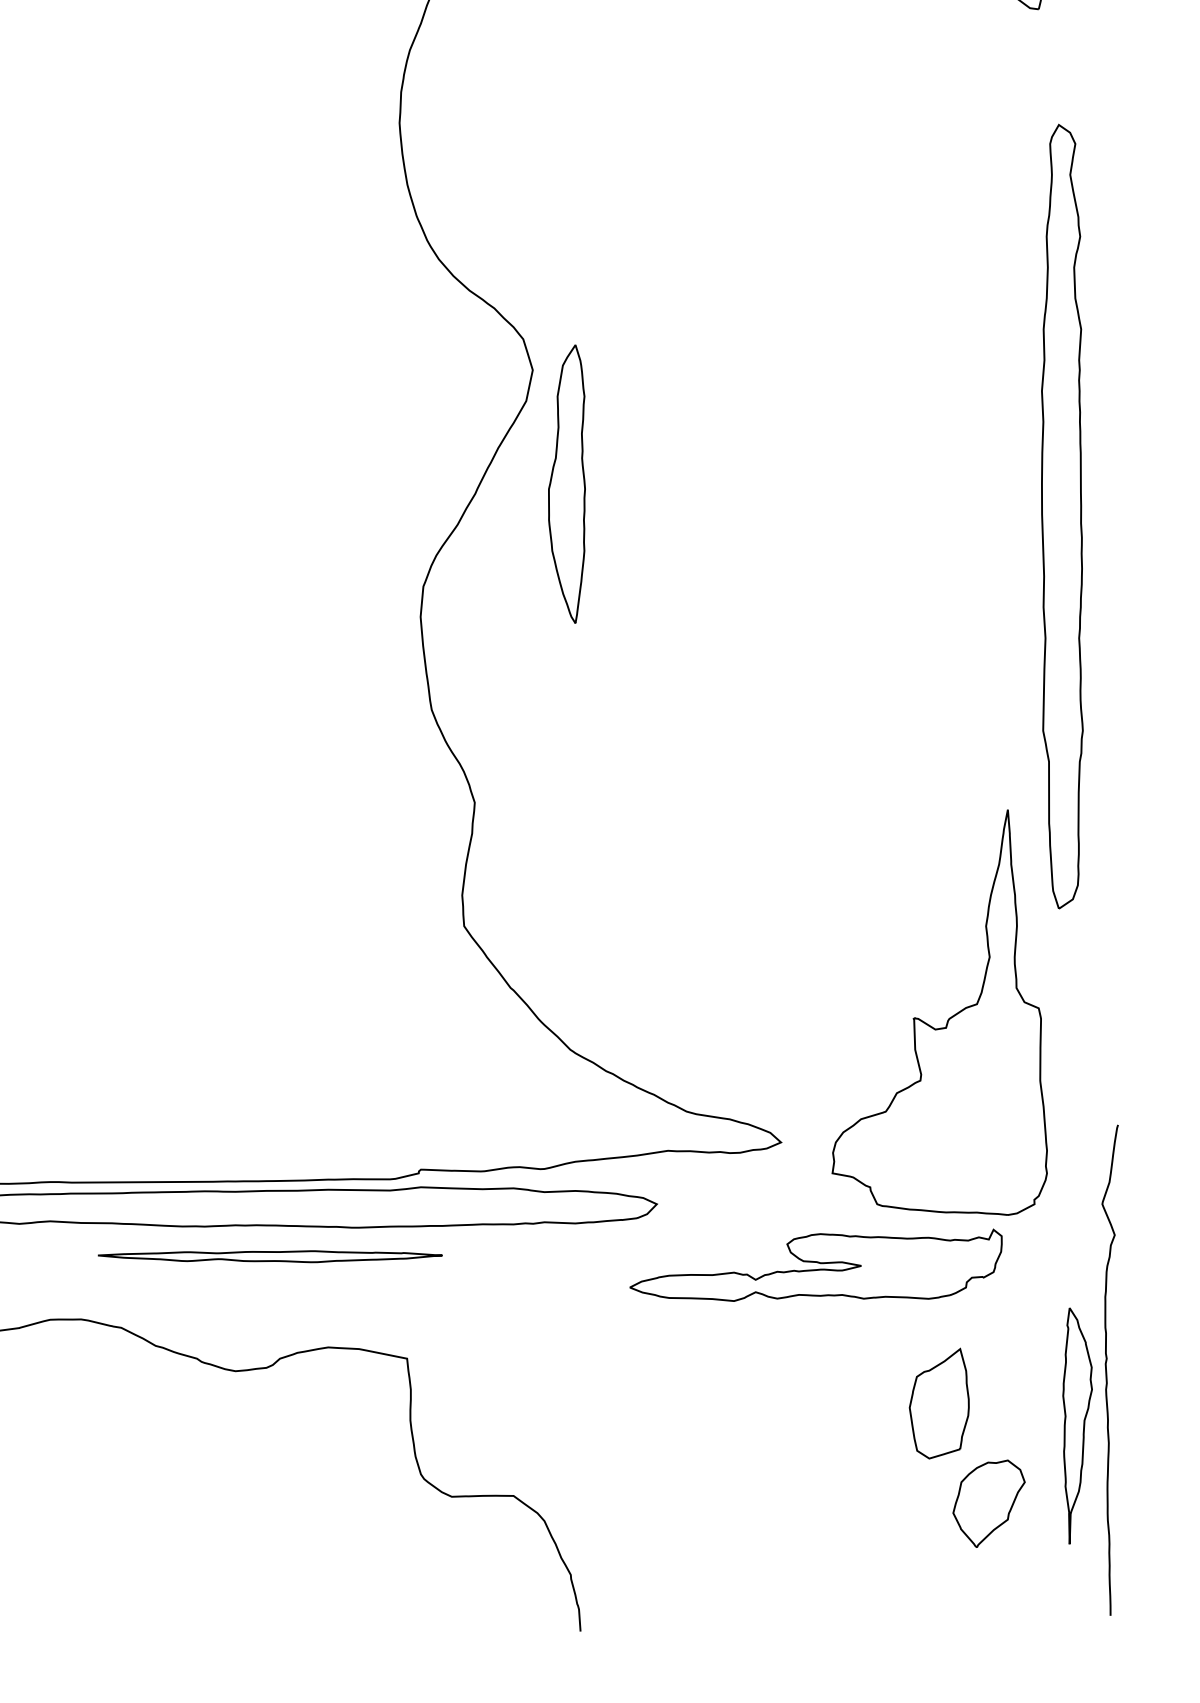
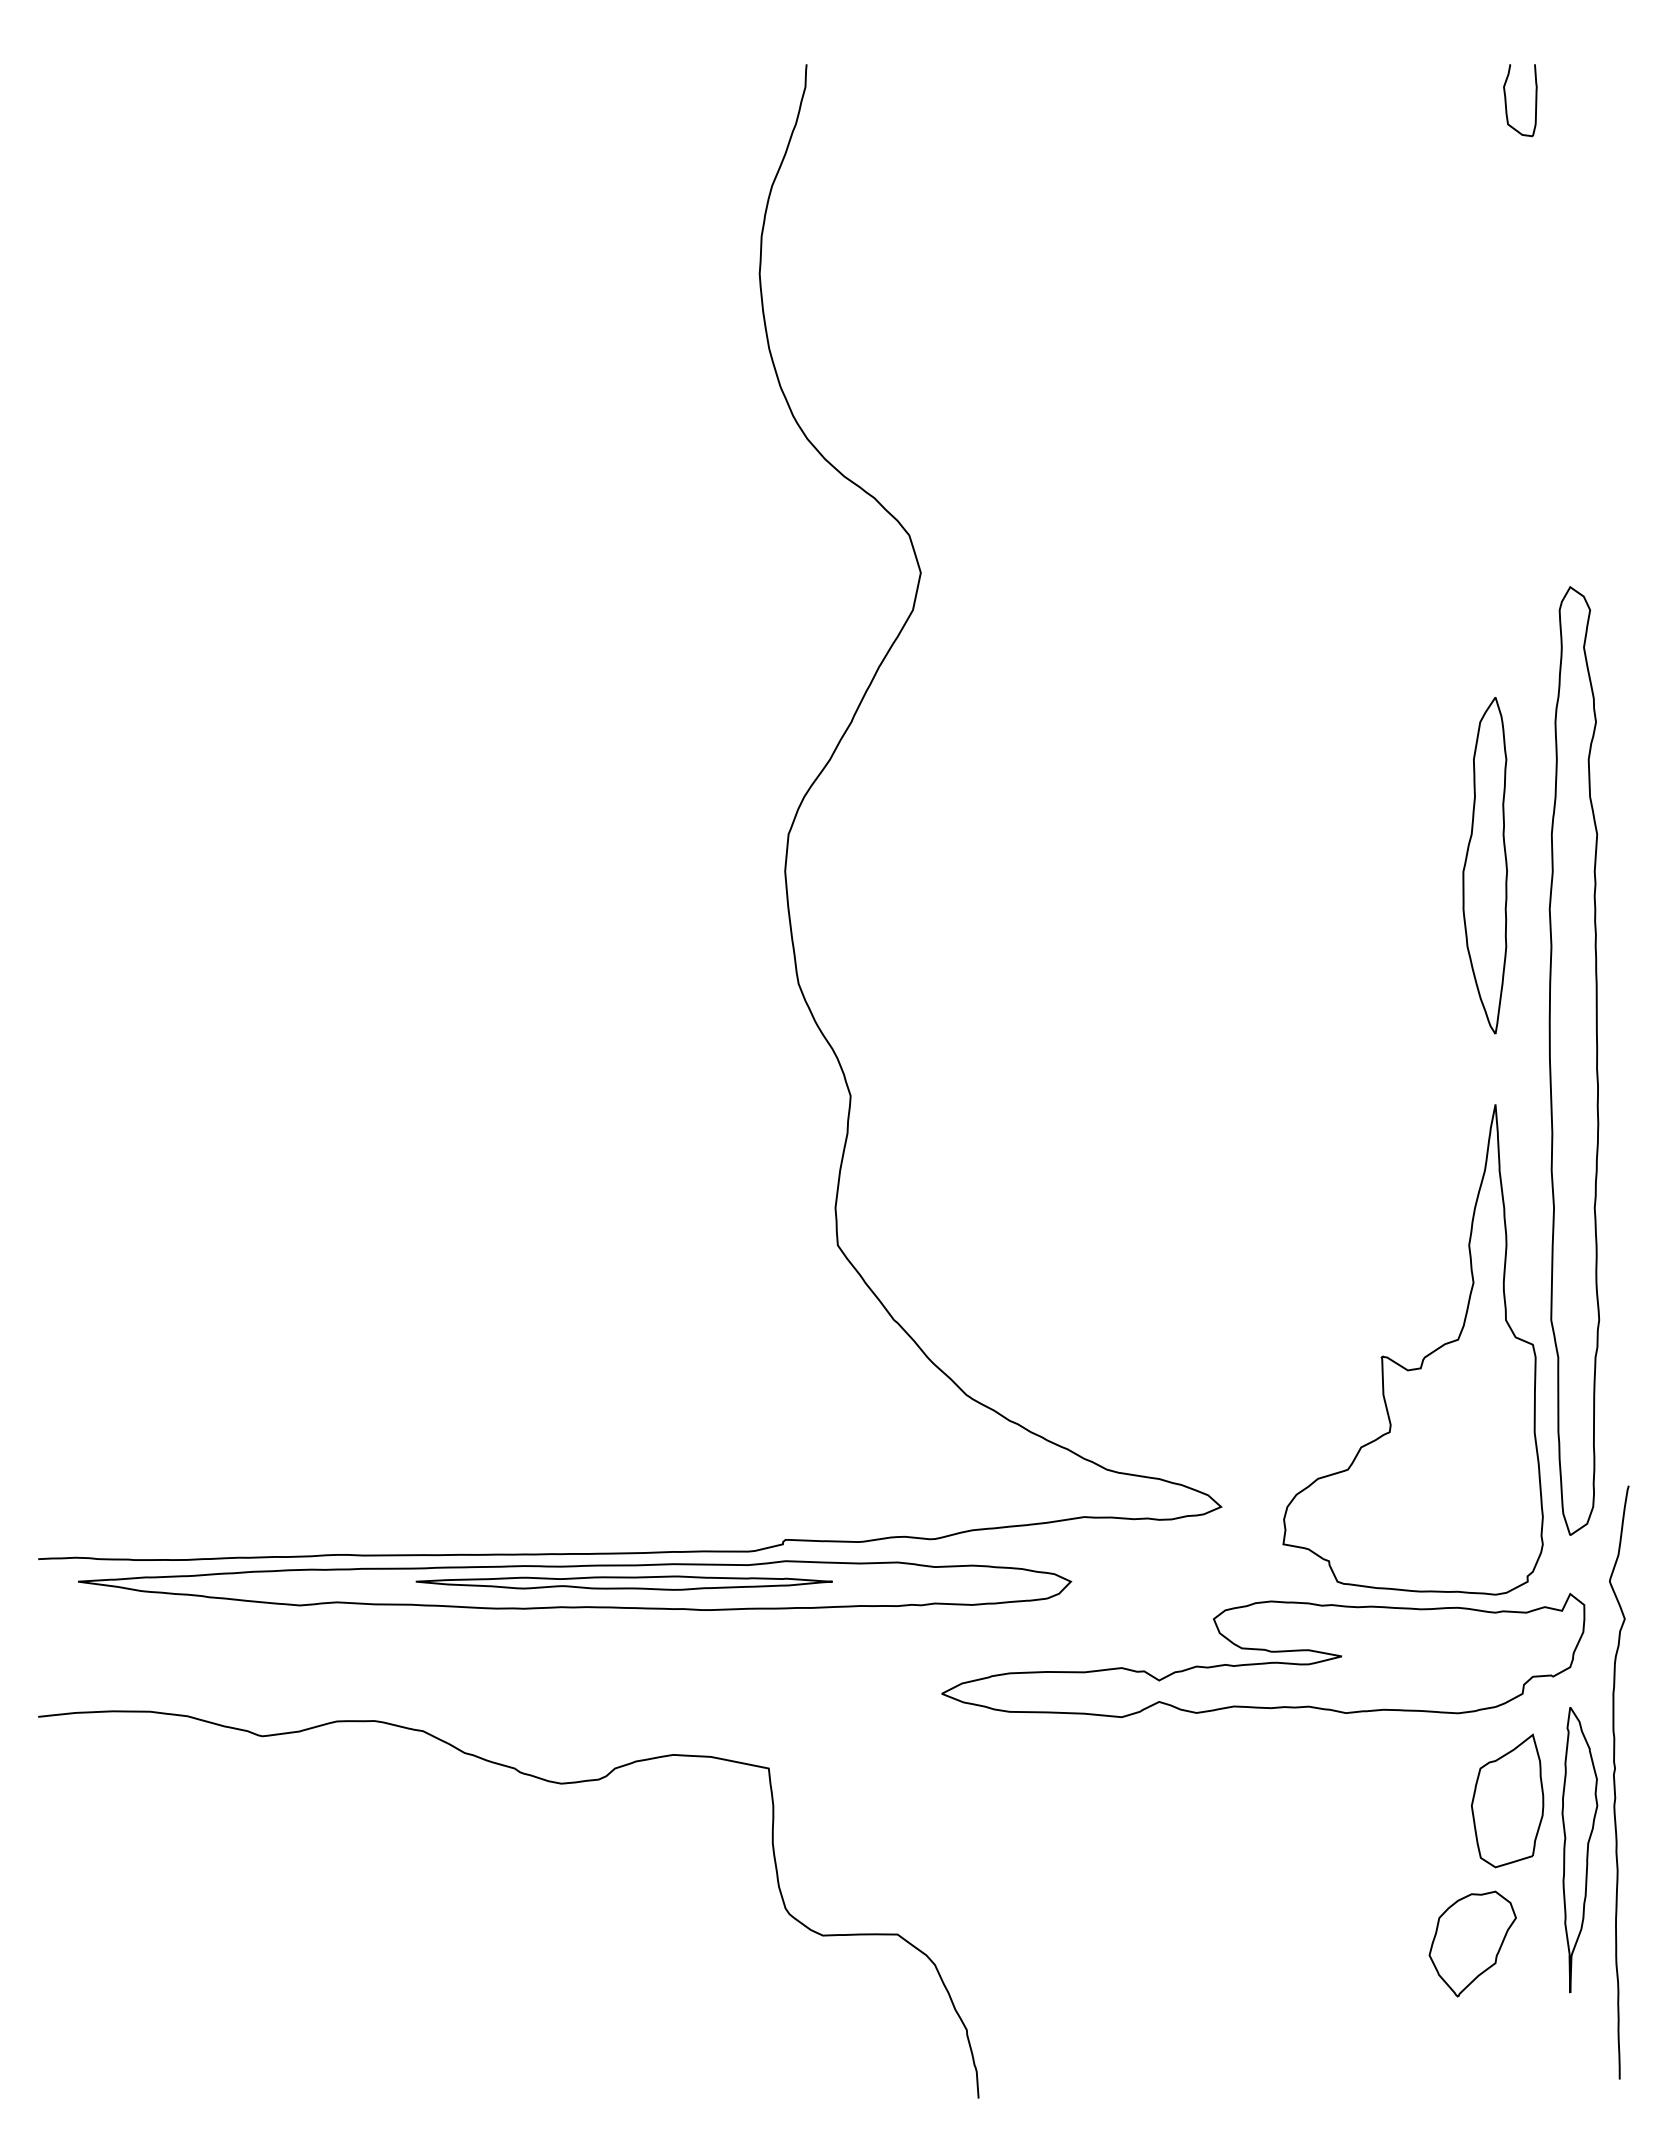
part: (566, 484) -> (1484, 865), moved
part: (1062, 516) -> (1574, 1060), moved
part: (269, 1256) -> (623, 1582), moved
part: (816, 1265) -> (1263, 1655), size x1.43
part: (939, 1403) -> (1507, 1800), moved

